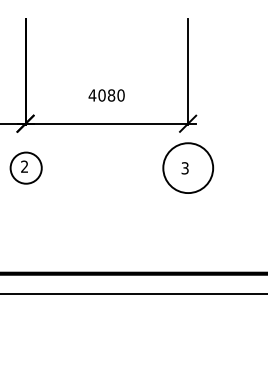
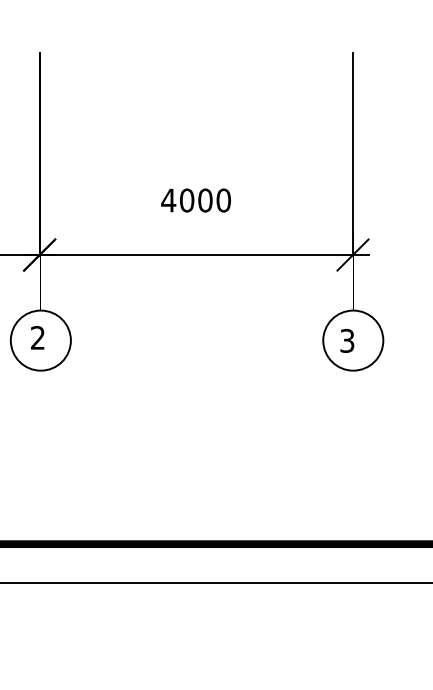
text: (111, 95) -> (205, 200), 4080 -> 4000
circle: (187, 167) -> (351, 339), size x0.62

